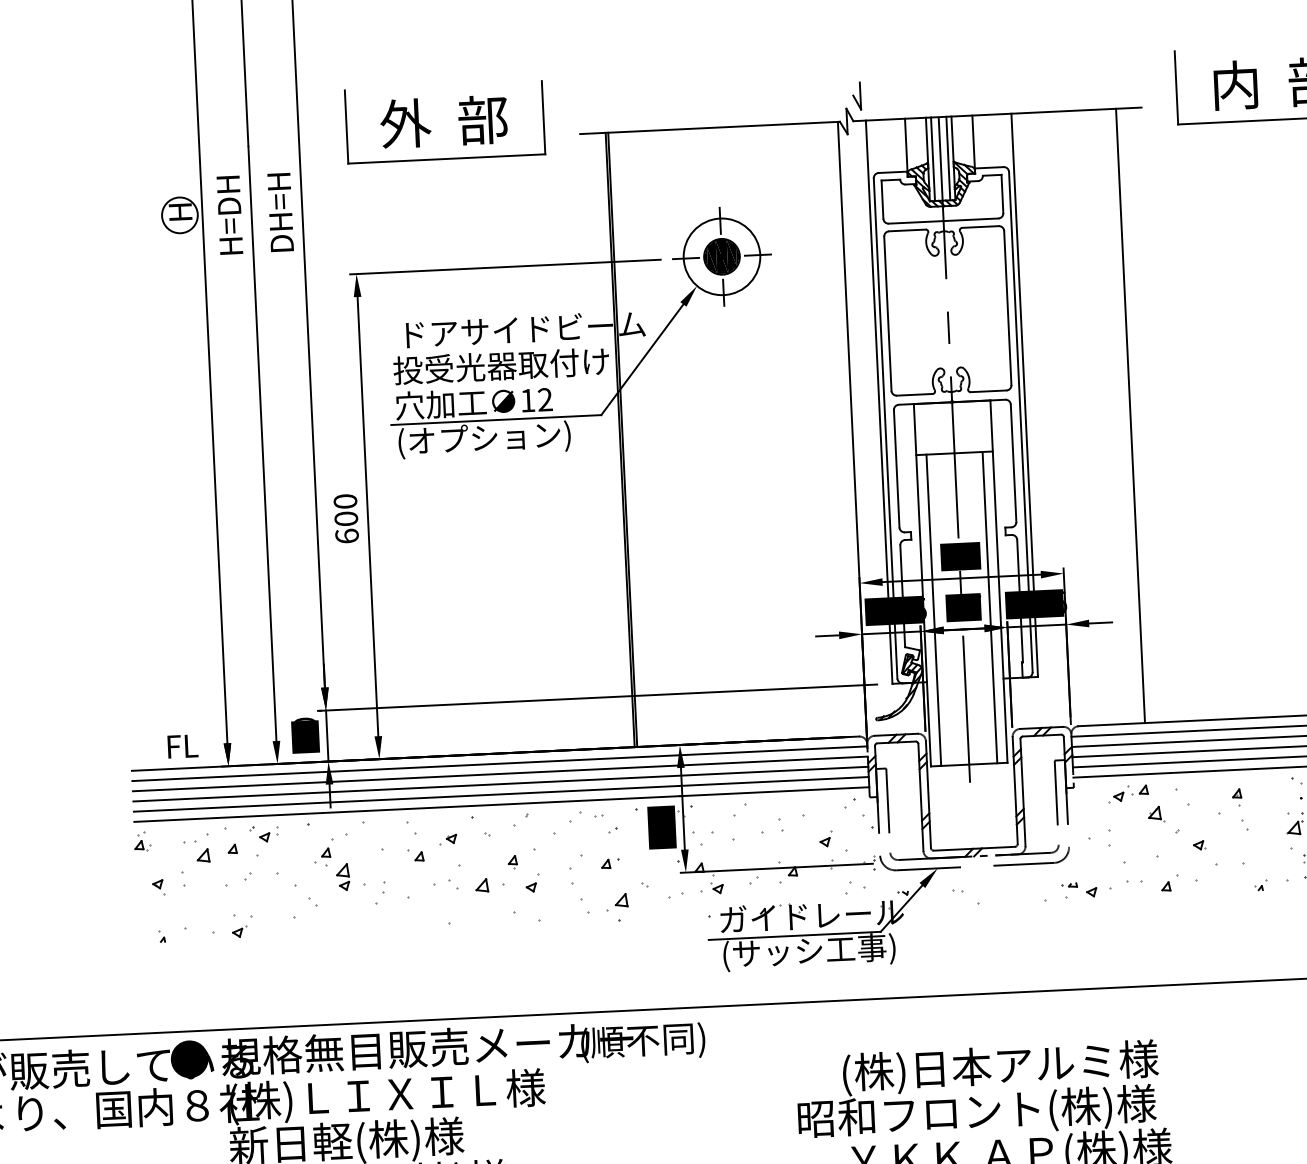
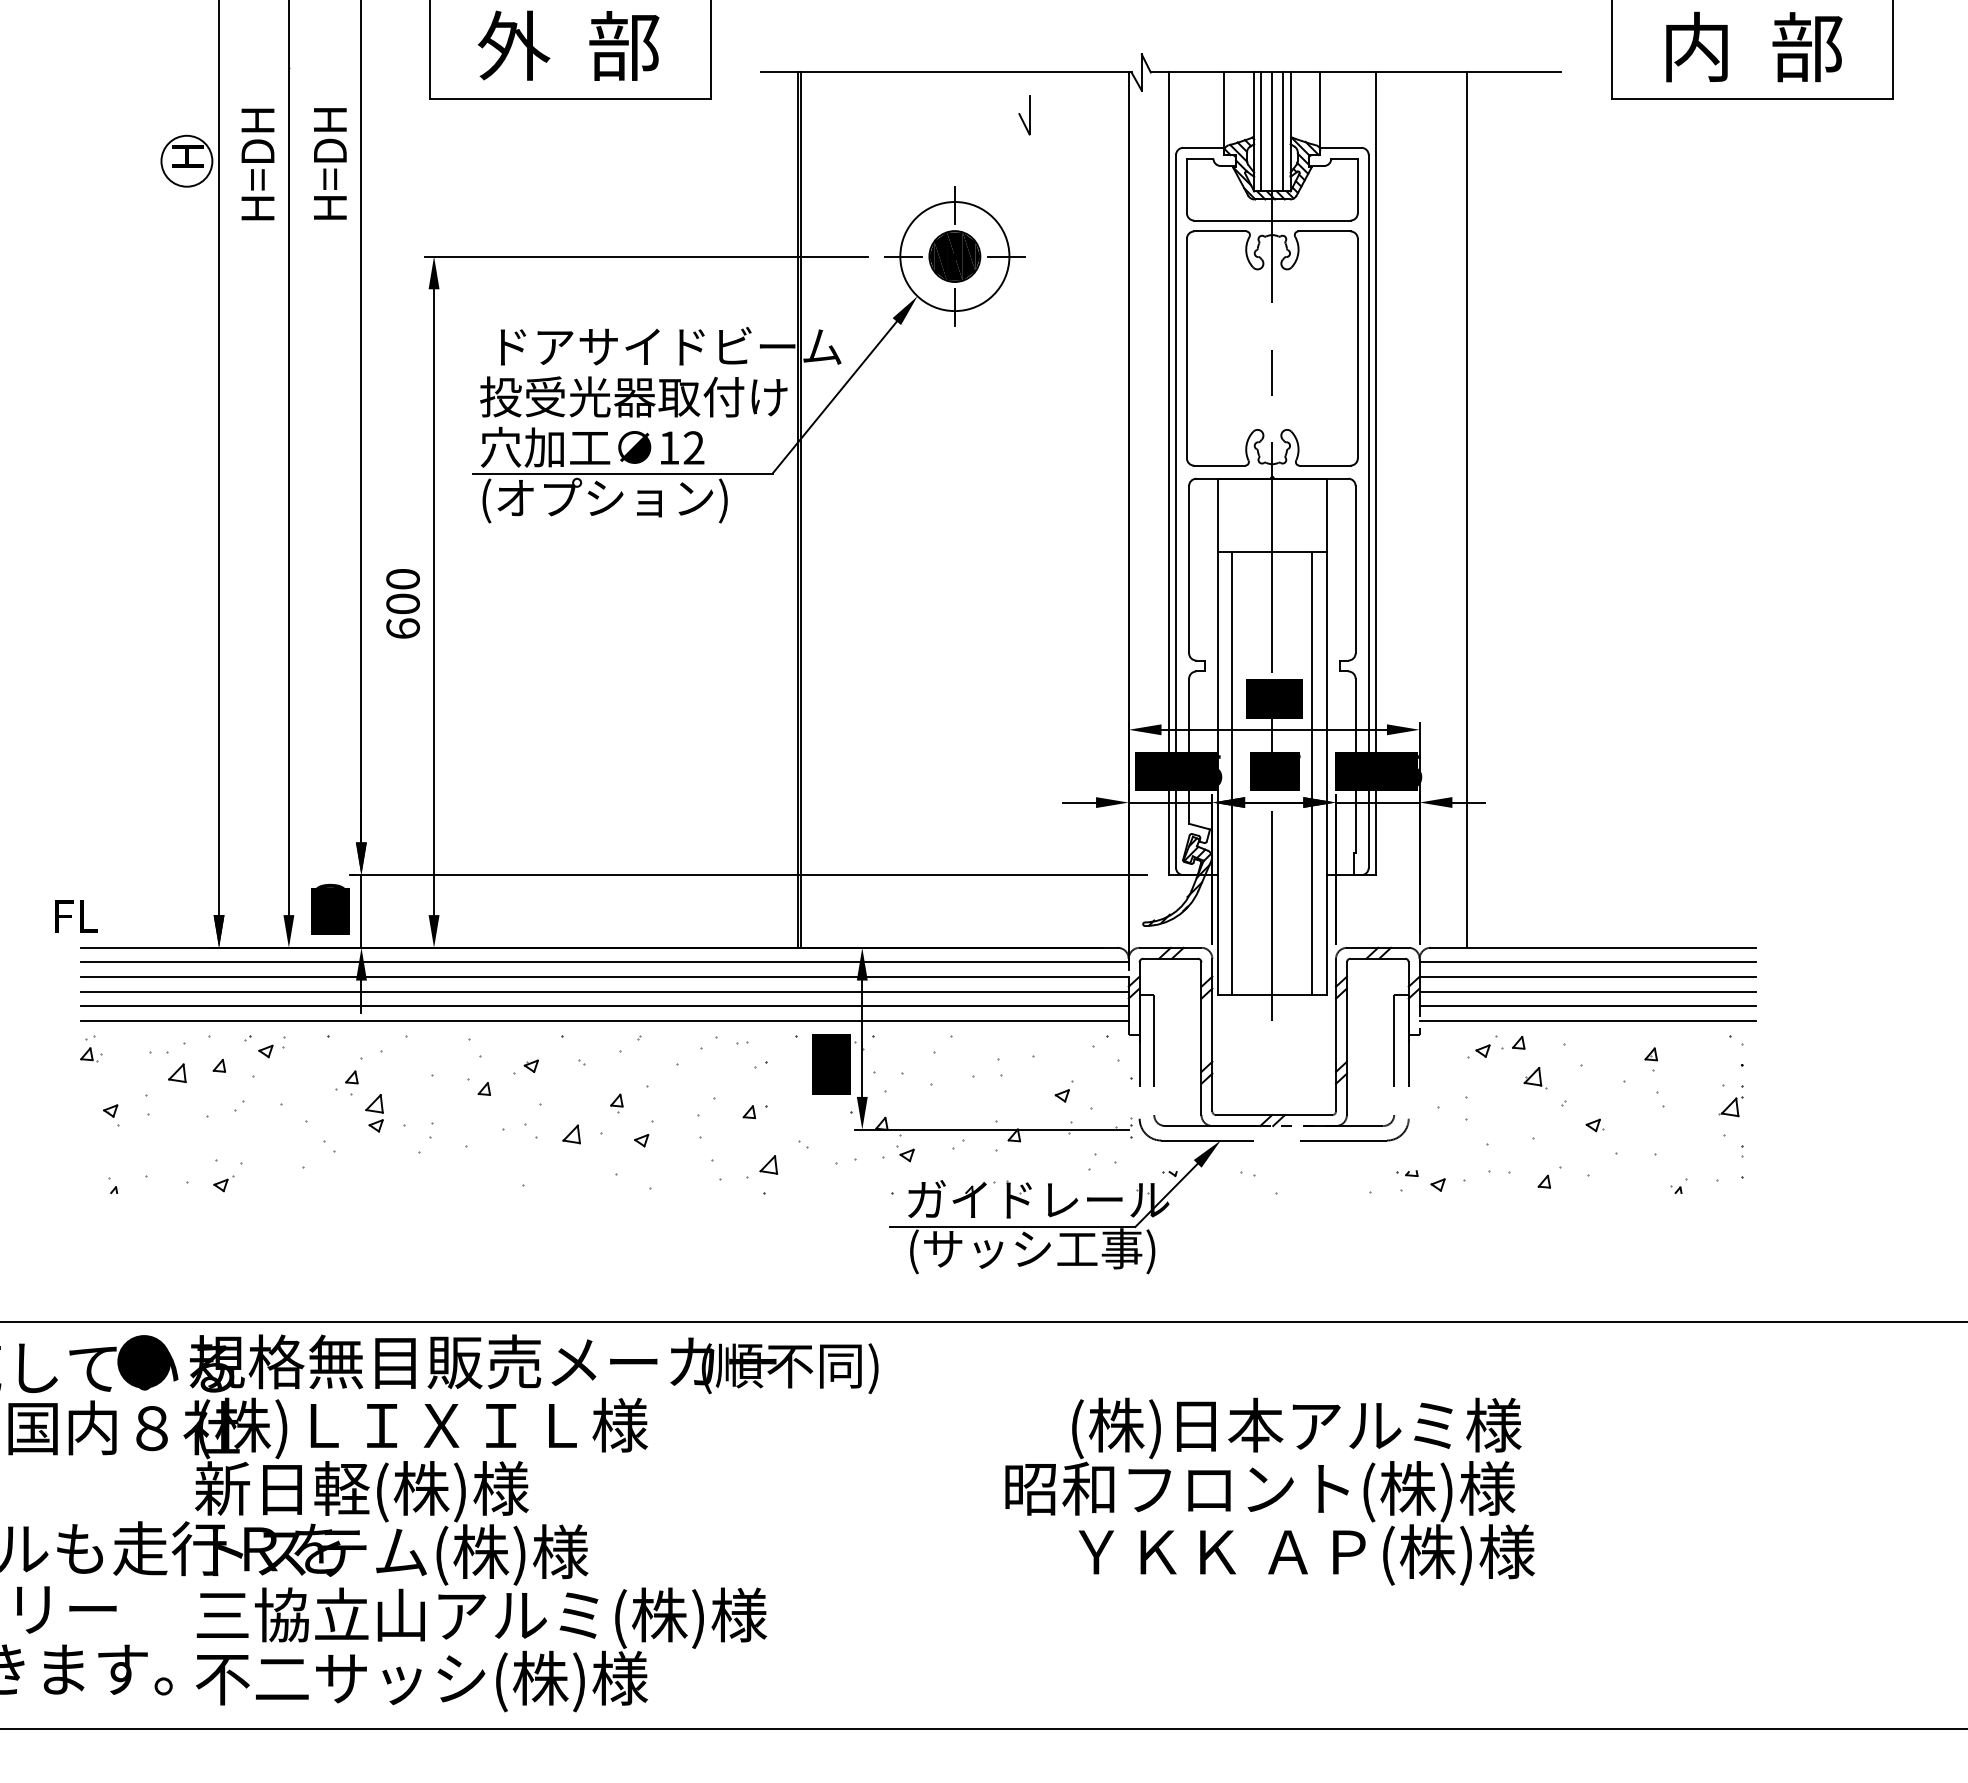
part: (856, 96) -> (1024, 115), moved
text: (281, 221) -> (330, 176), DH=H -> H=DH
line: (1130, 415) -> (1467, 509), moved
text: (182, 746) -> (76, 916), moved

